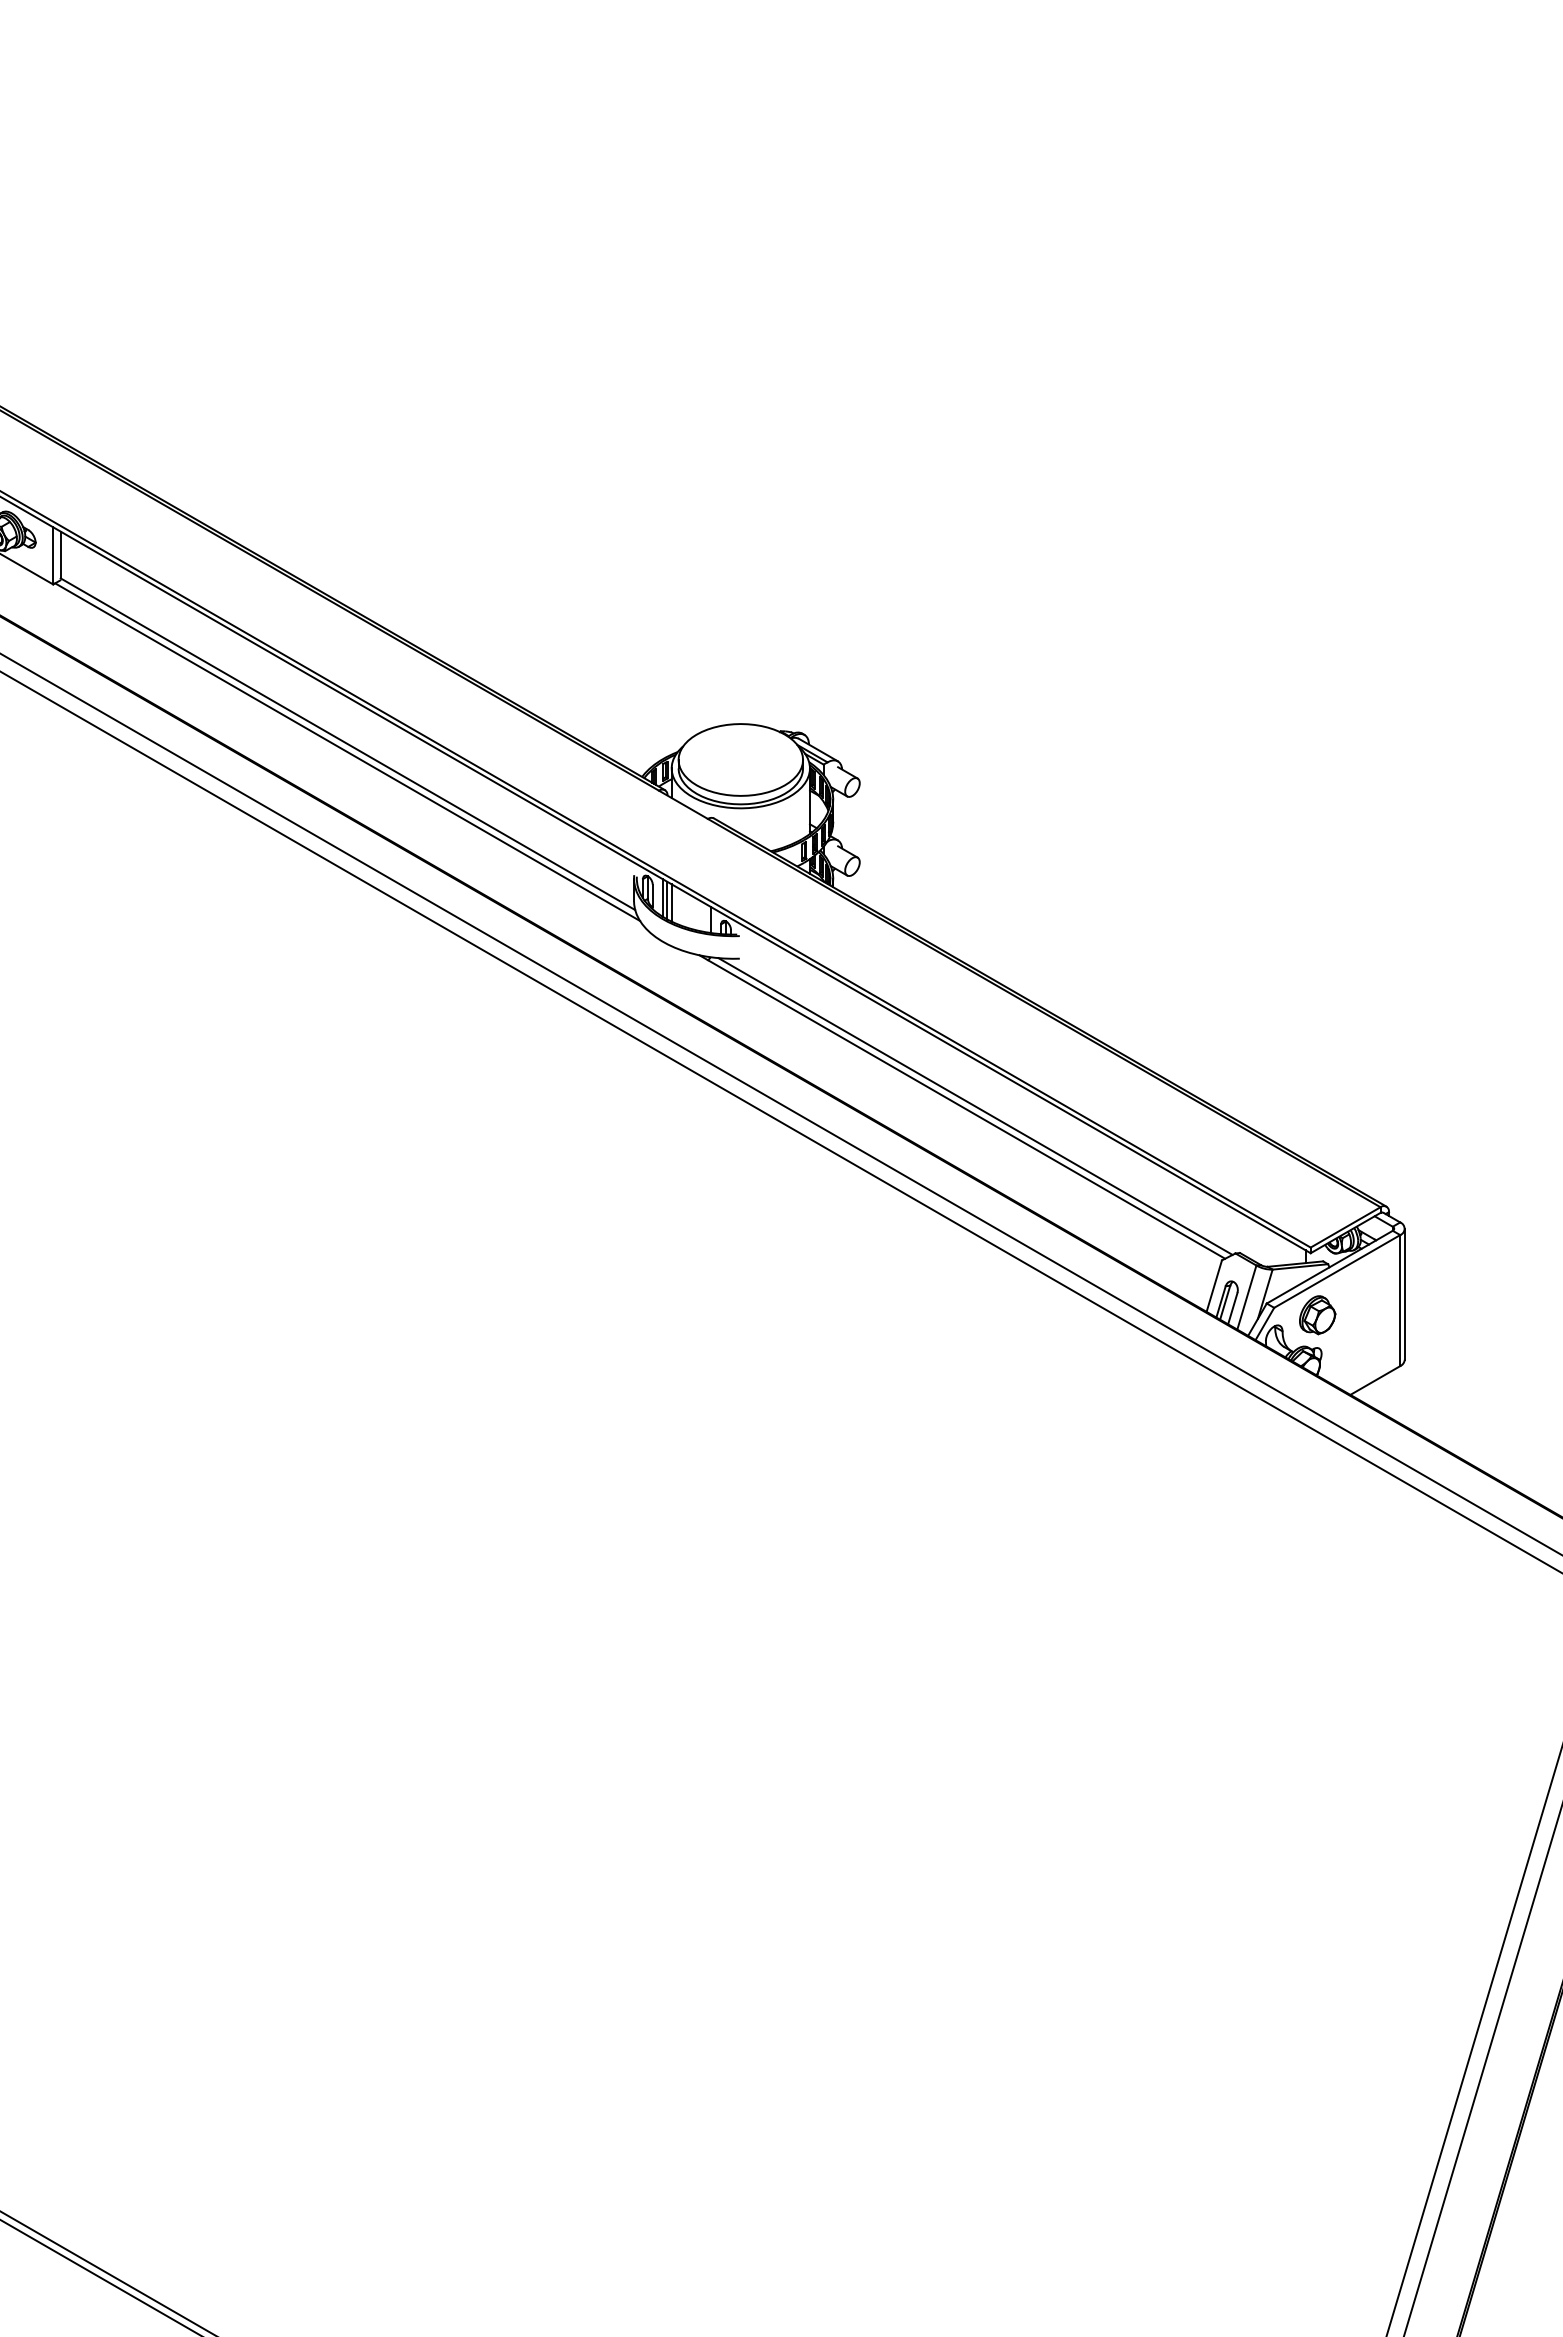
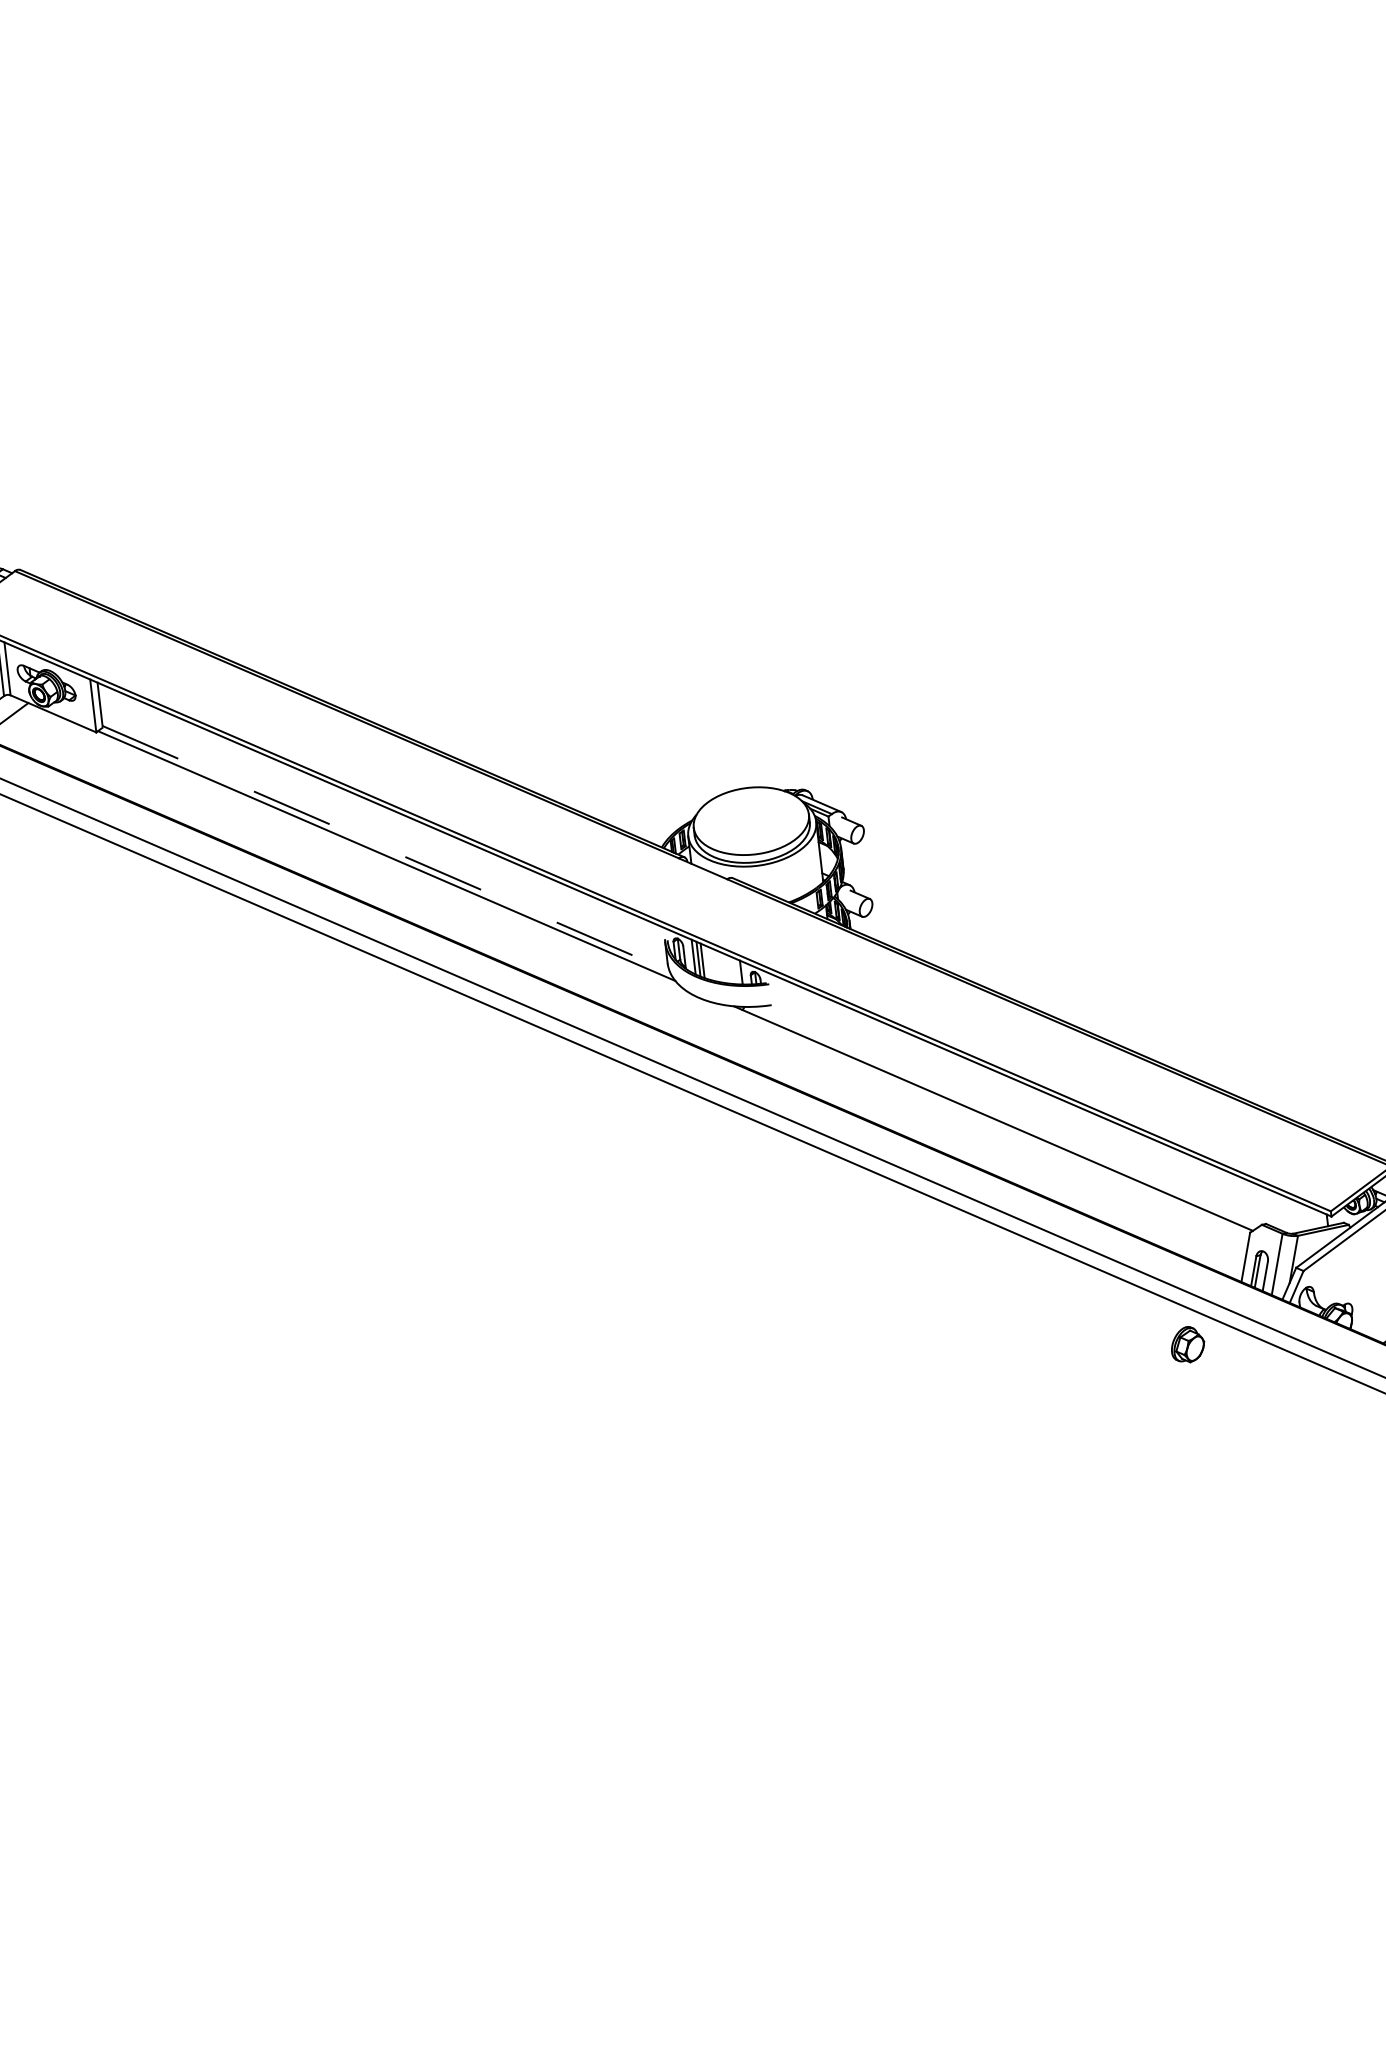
line: (347, 744) -> (385, 848), solid -> dashed
line: (975, 1106) -> (1005, 1116), removed
part: (1317, 1315) -> (1187, 1345), moved

